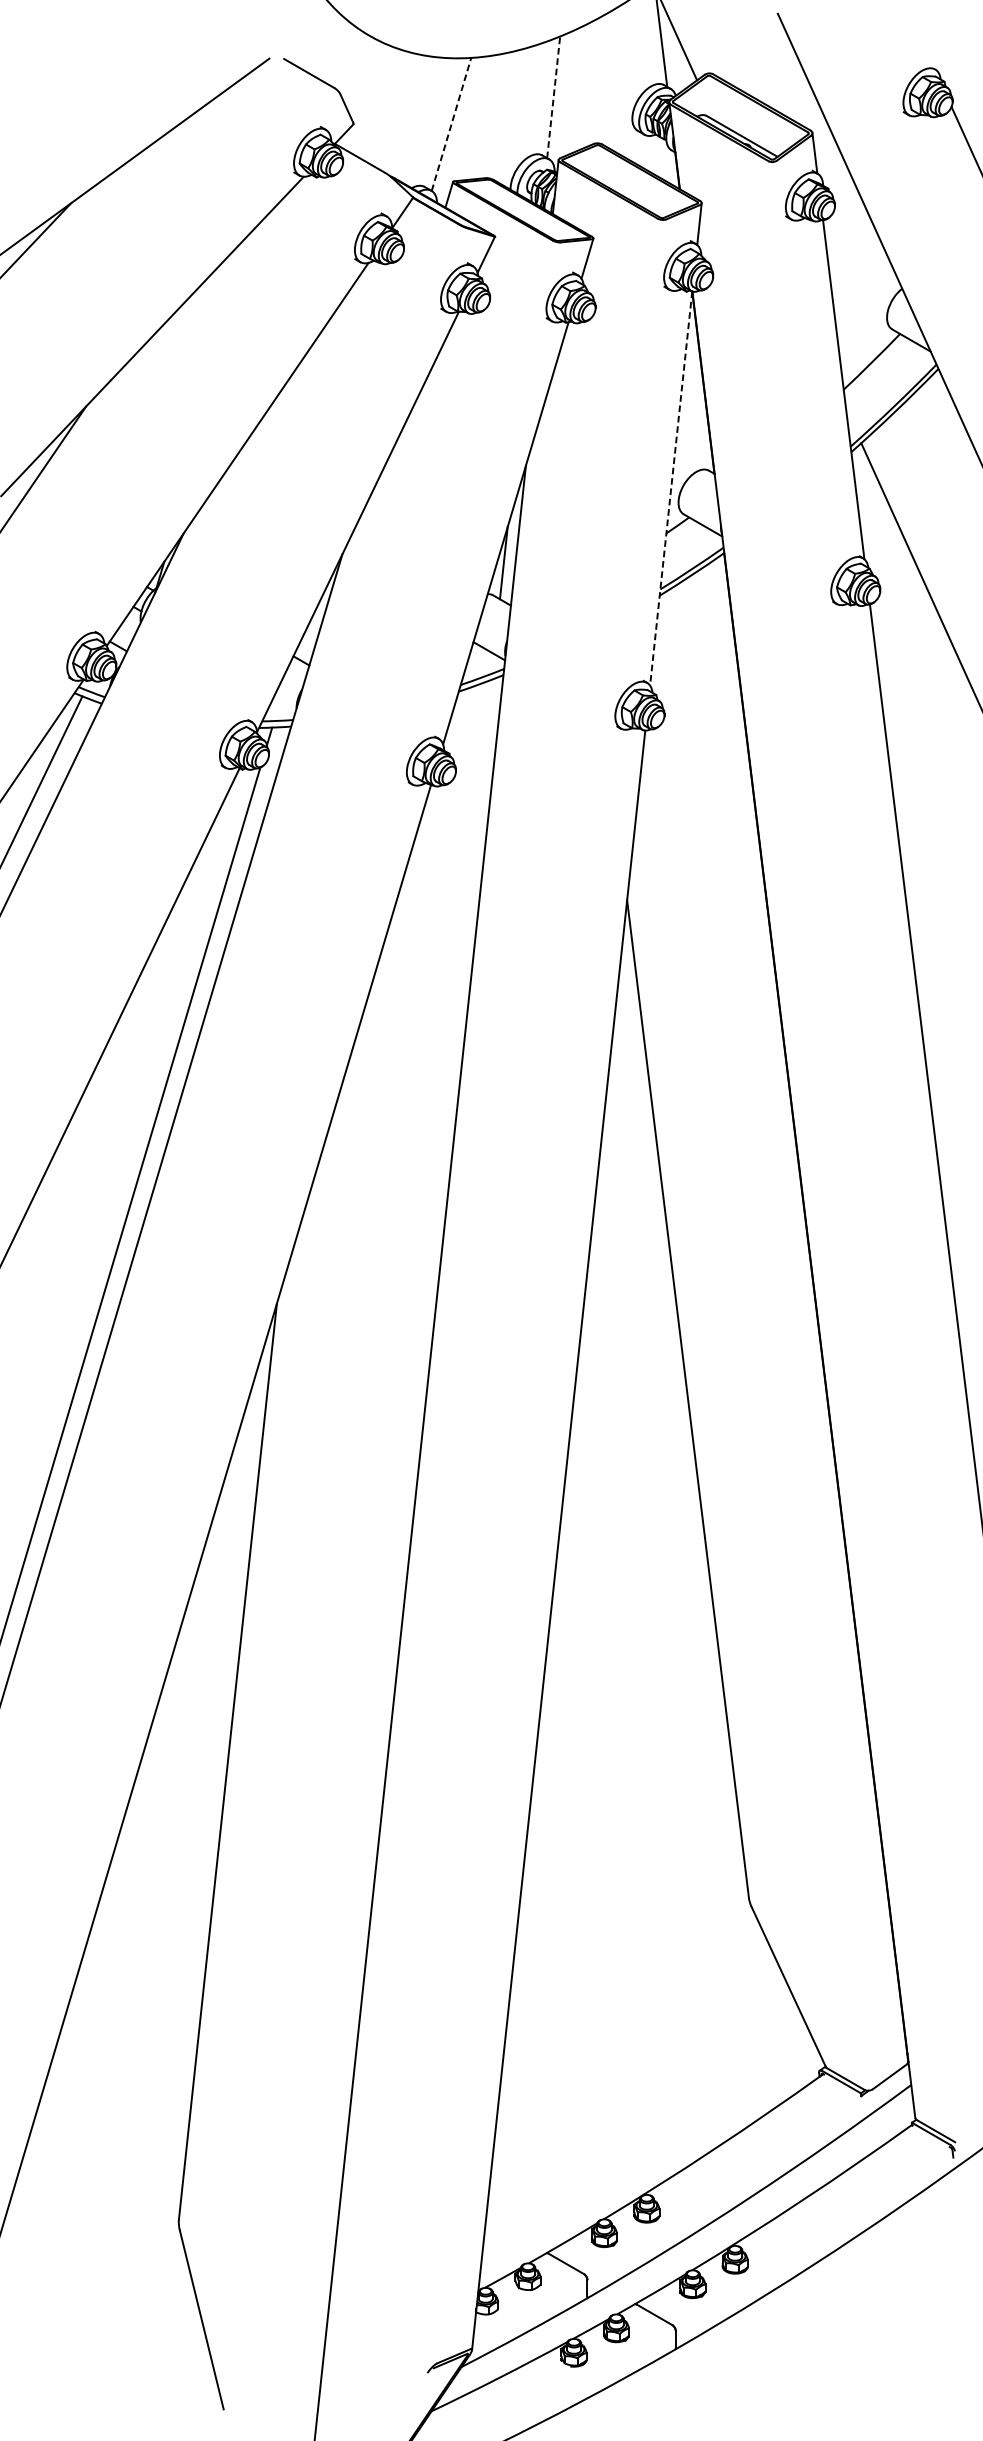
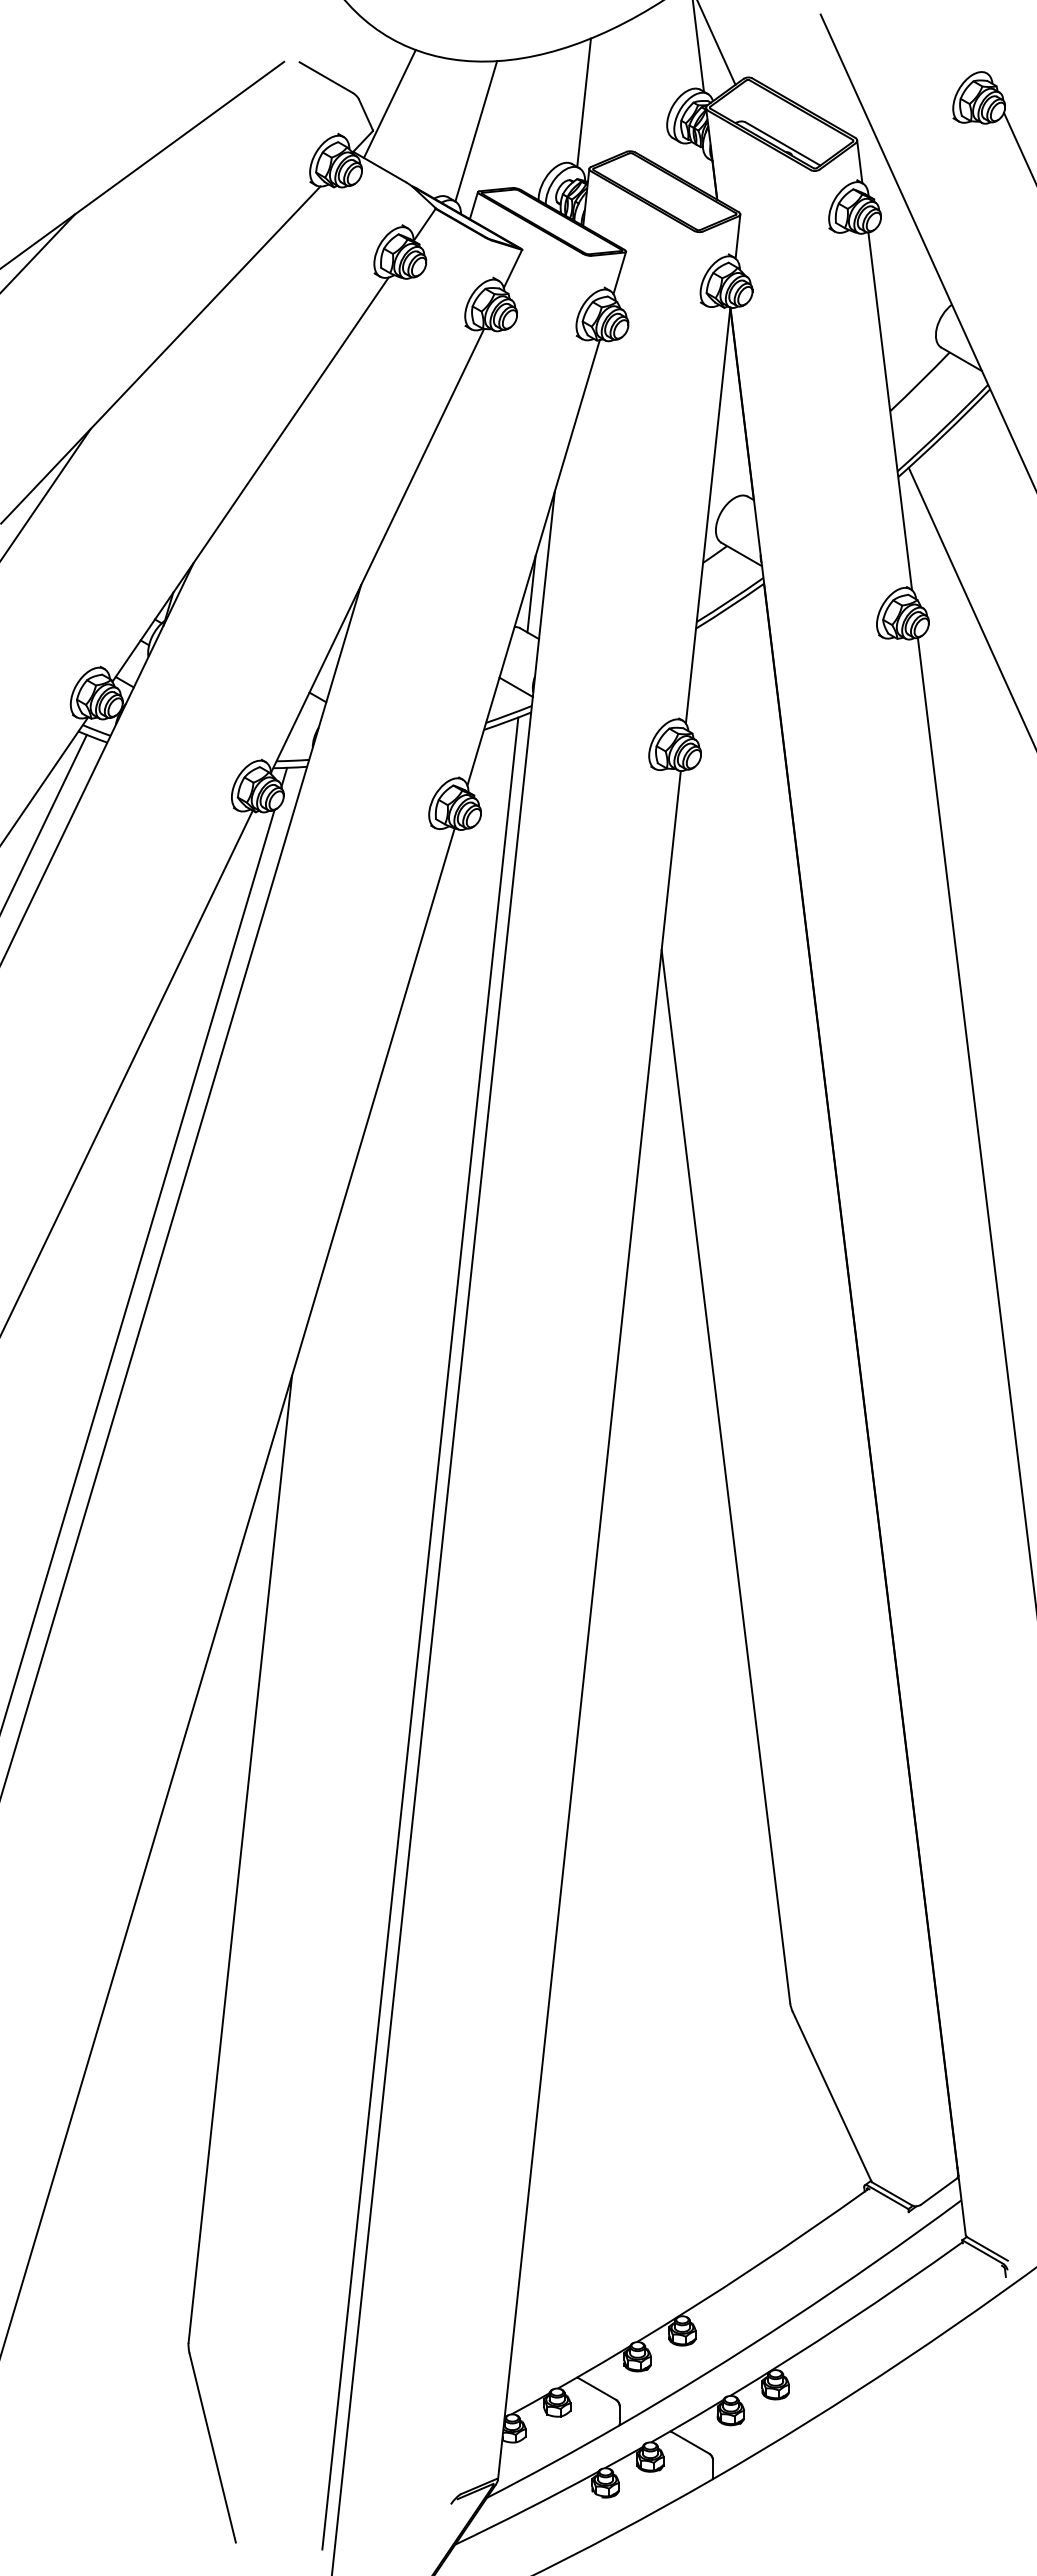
line: (554, 97) -> (584, 102), dashed -> solid
line: (369, 98) -> (389, 103), added
line: (451, 123) -> (476, 130), dashed -> solid
line: (671, 489) -> (708, 516), dashed -> solid
line: (398, 1547) -> (420, 1633), added

